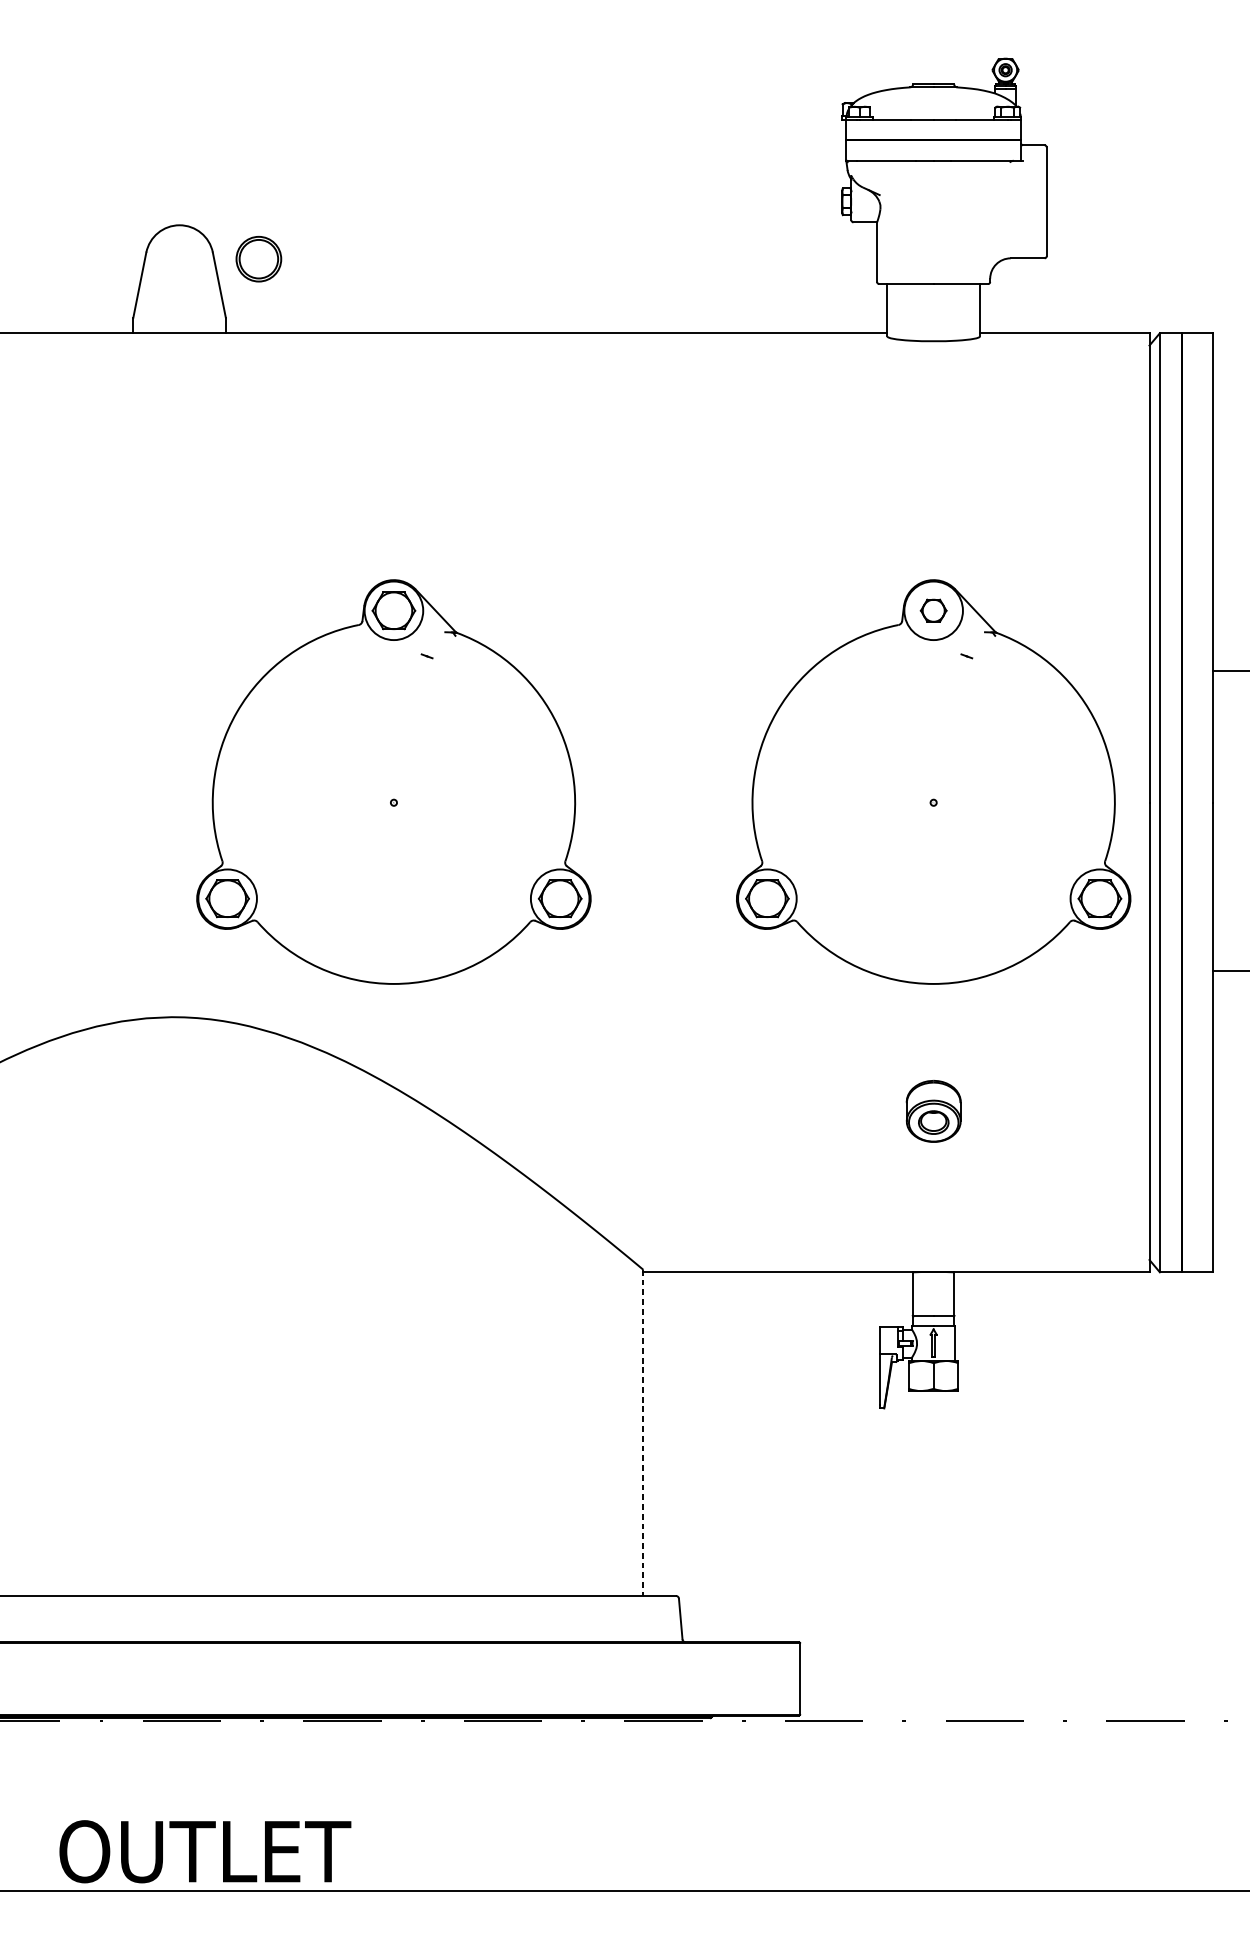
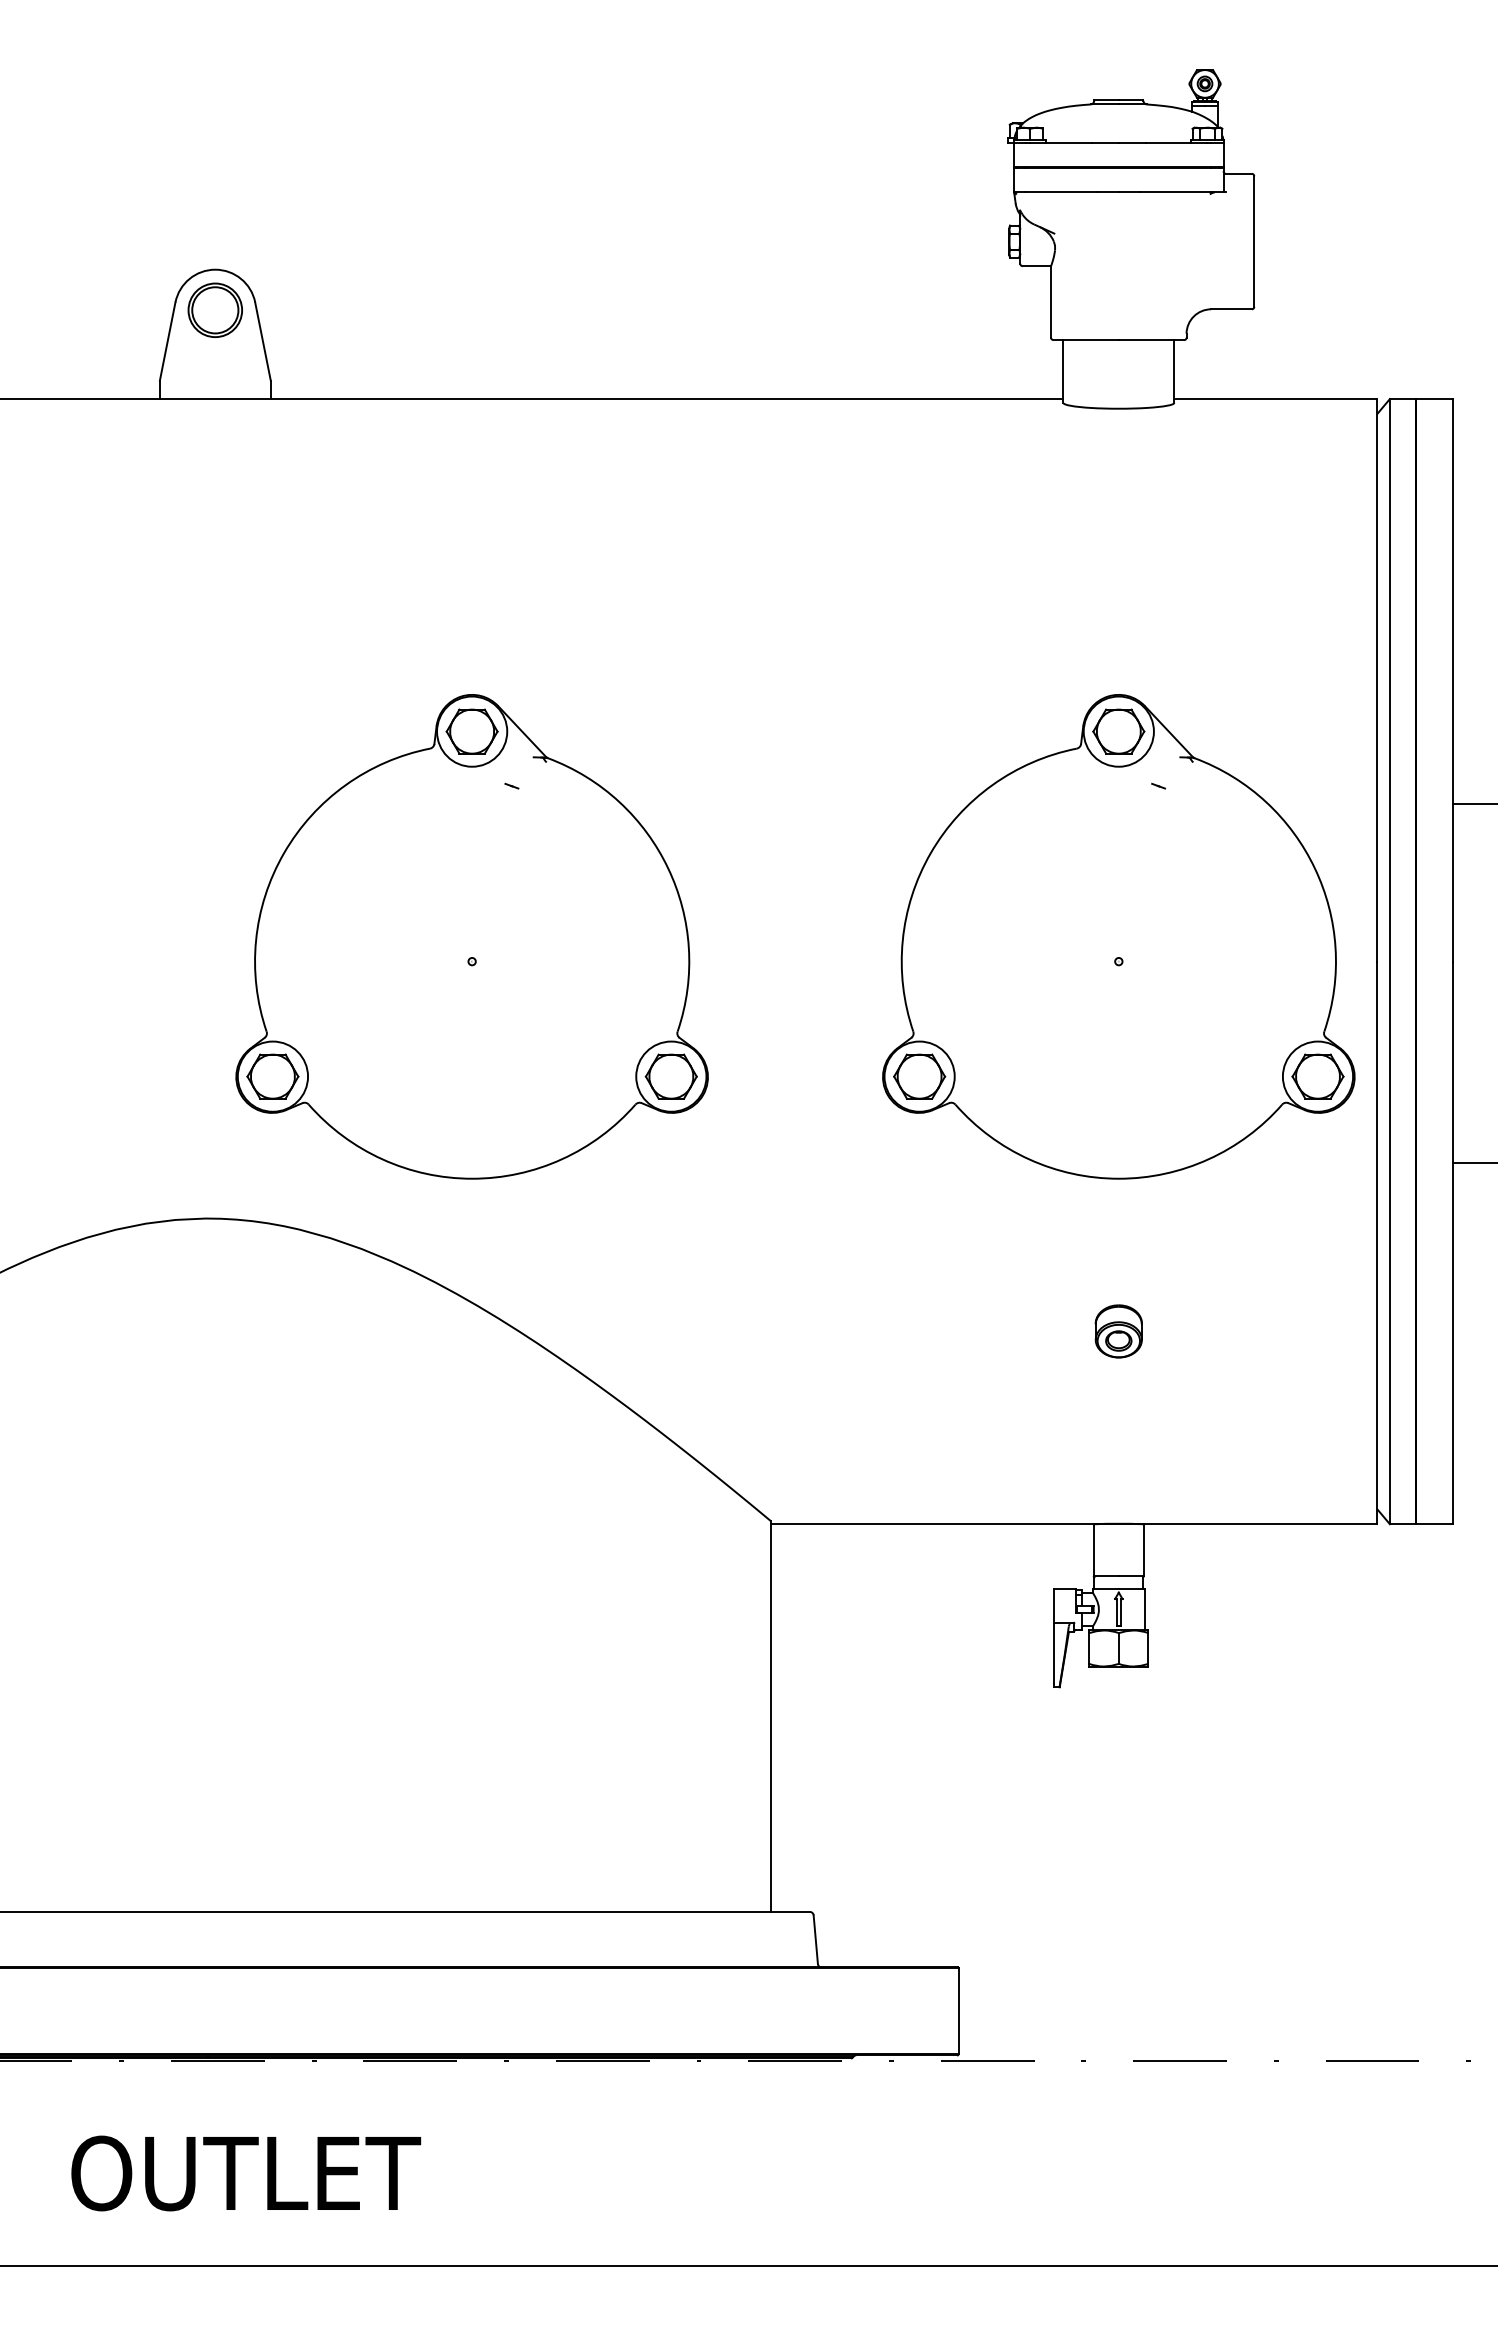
part: (258, 258) -> (214, 309), moved
part: (933, 610) -> (1118, 731), size x1.67
part: (933, 1111) -> (1118, 1331), size x0.71
line: (643, 1433) -> (771, 1717), dashed -> solid
text: (205, 1851) -> (246, 2173), moved

